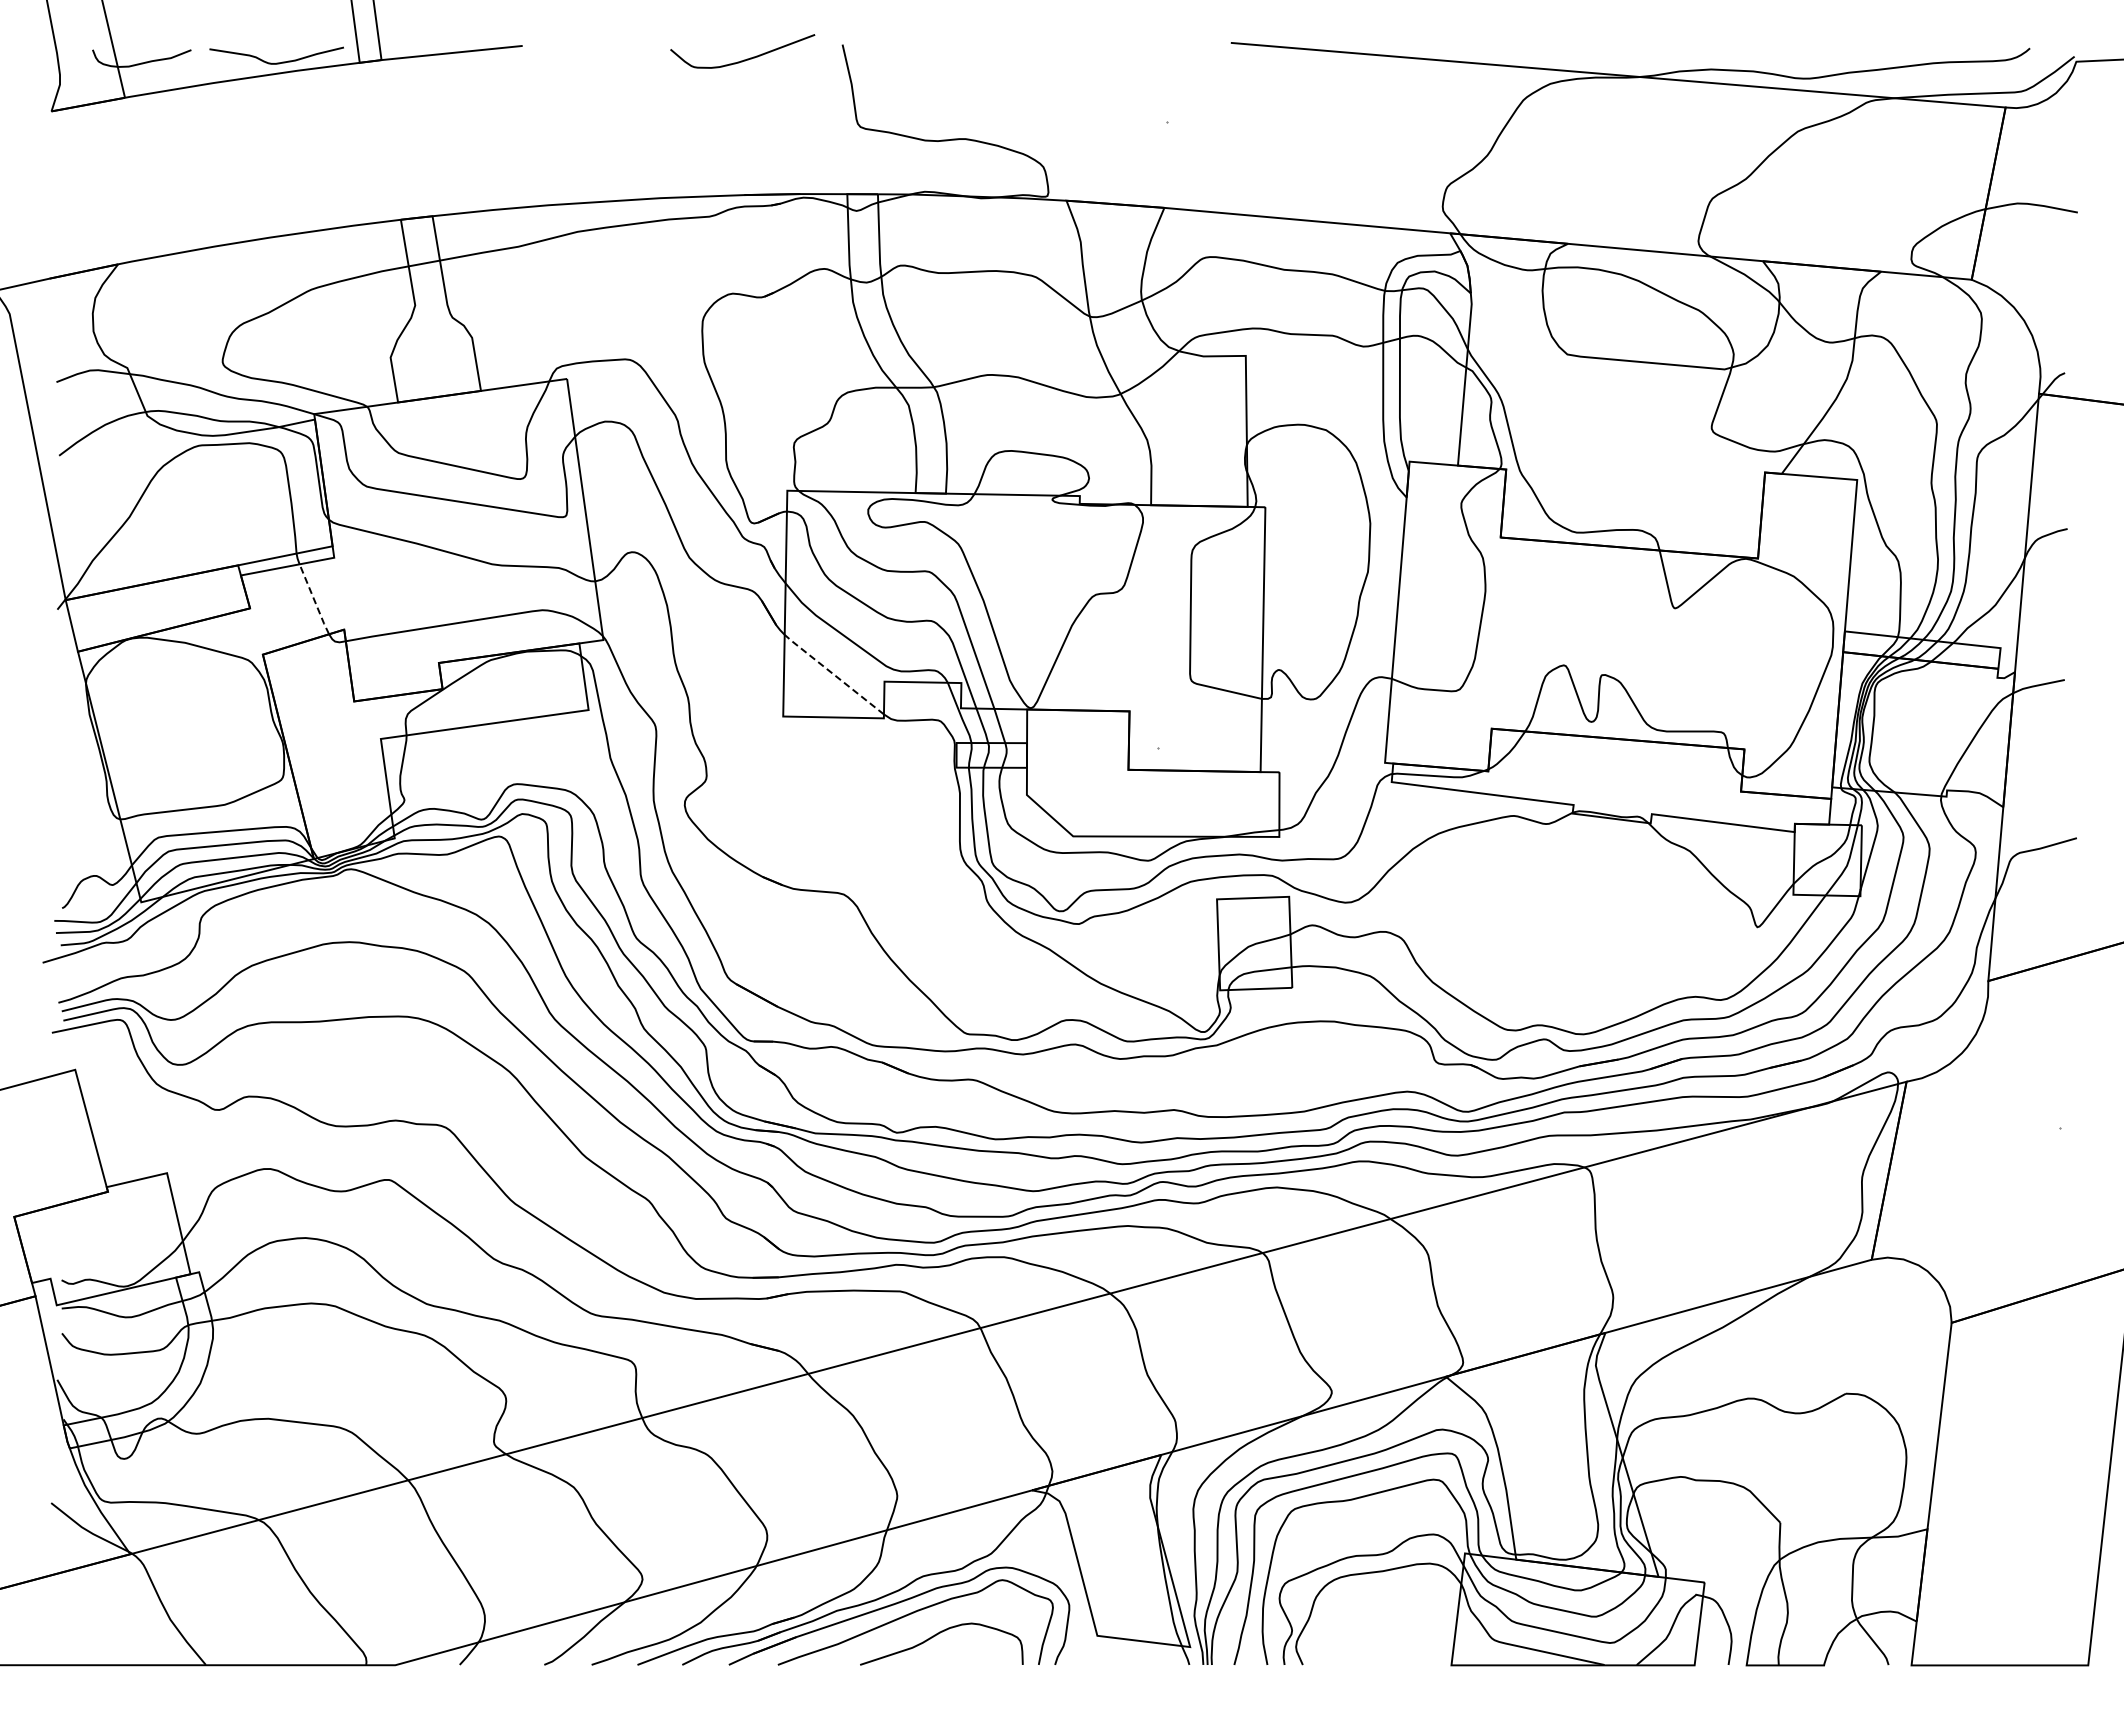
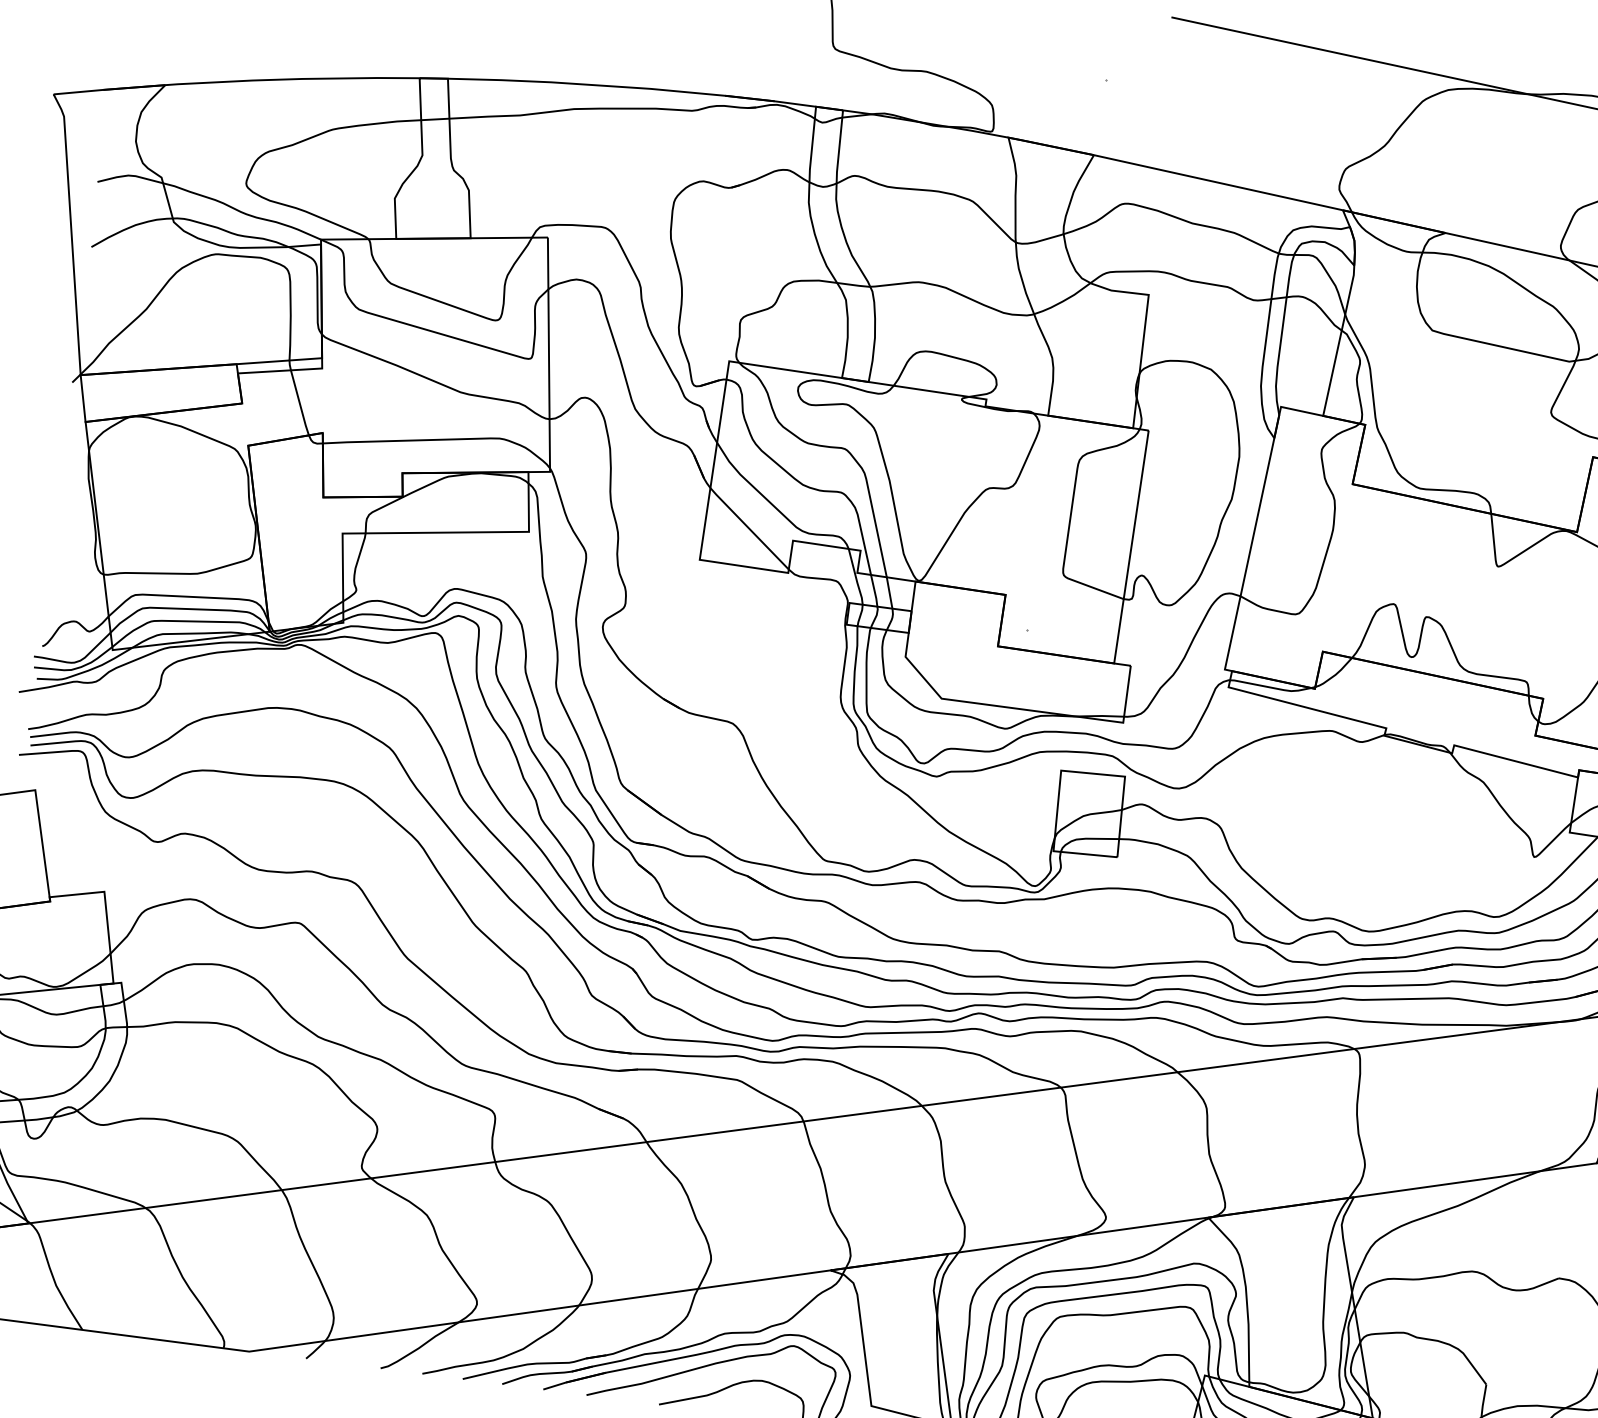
line: (314, 599) -> (300, 403), dashed -> solid
line: (833, 674) -> (748, 528), dashed -> solid

